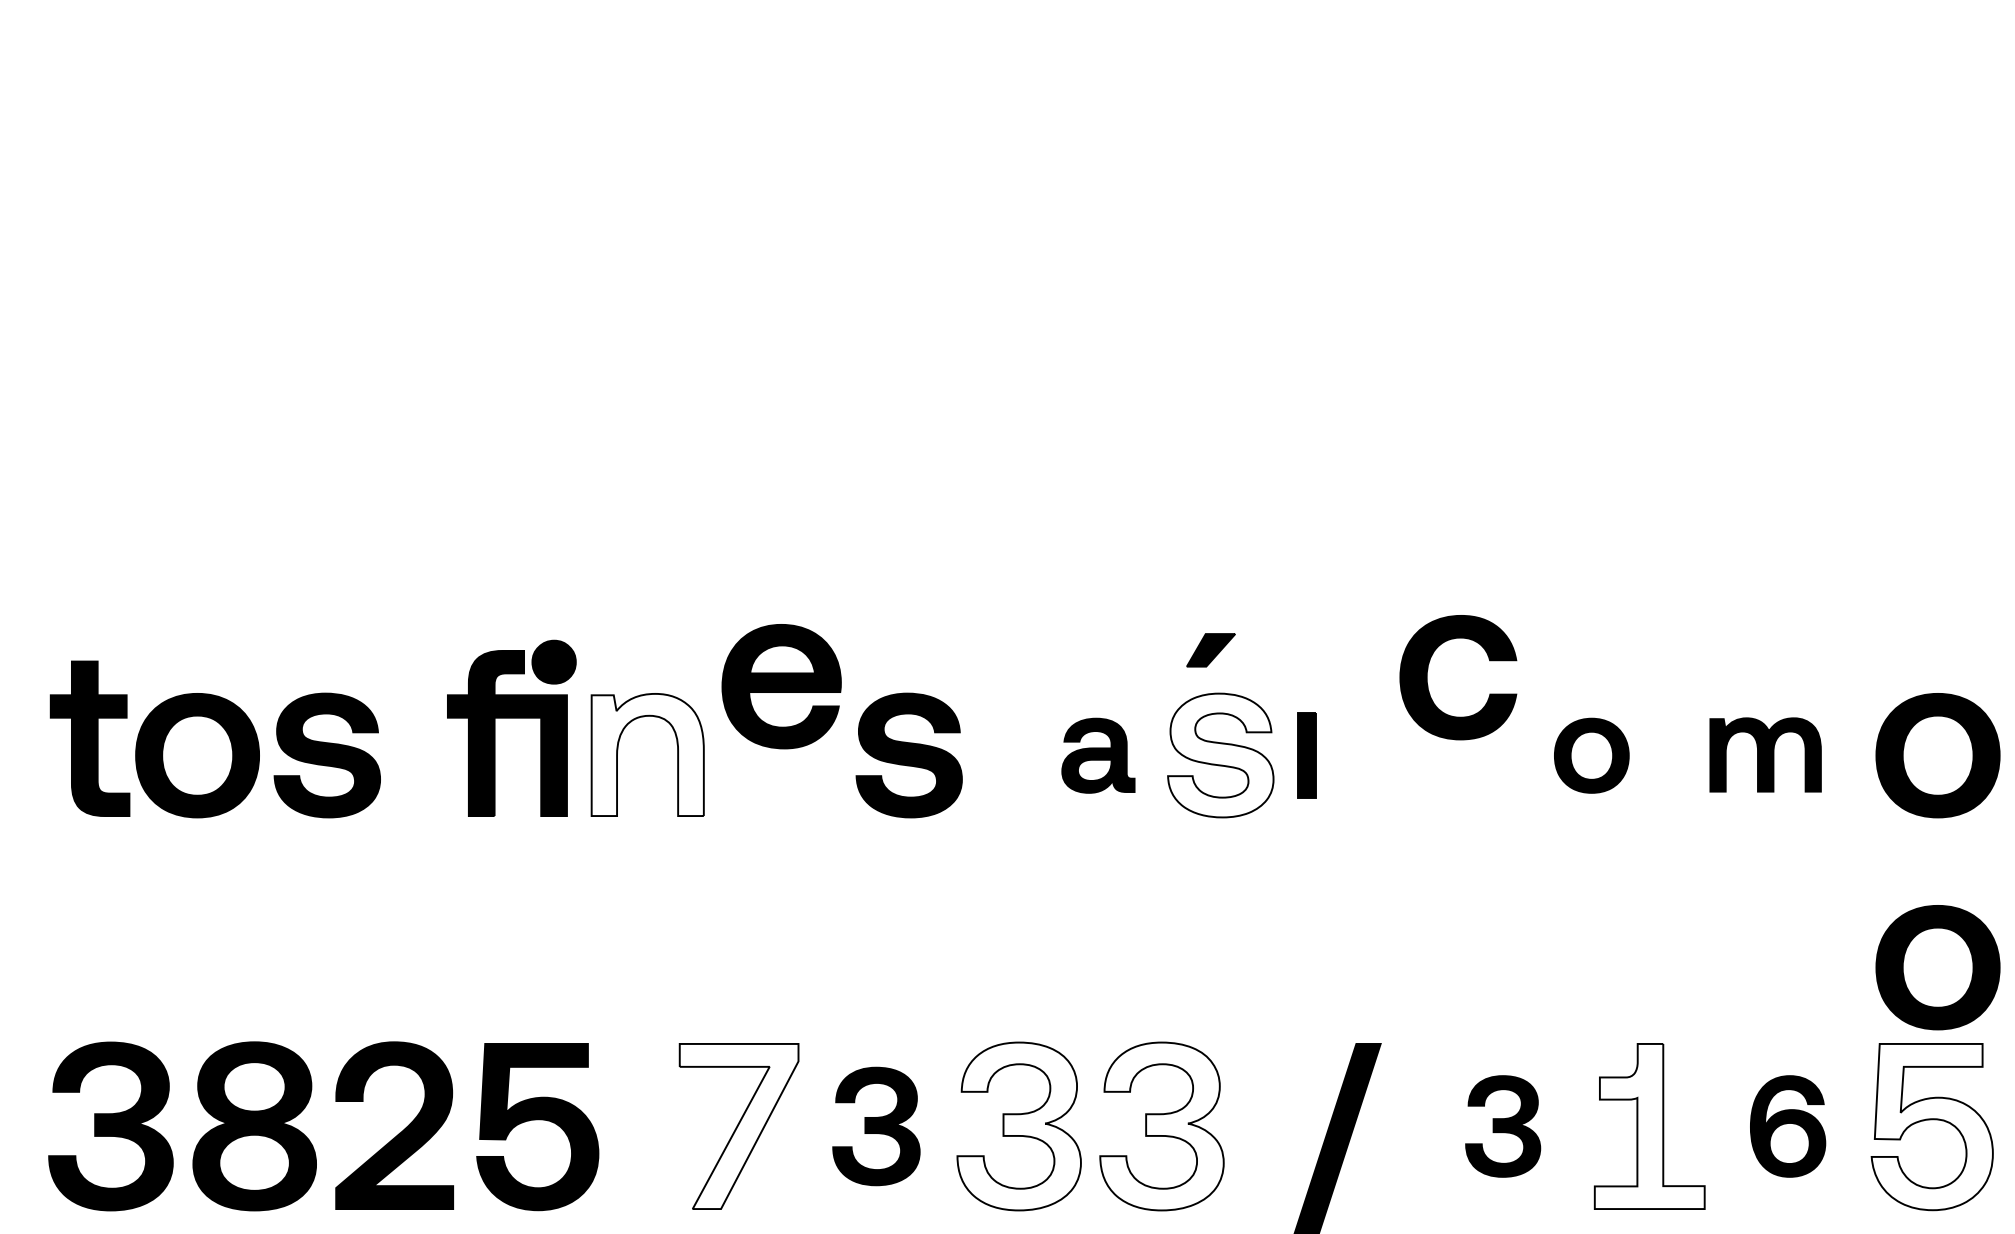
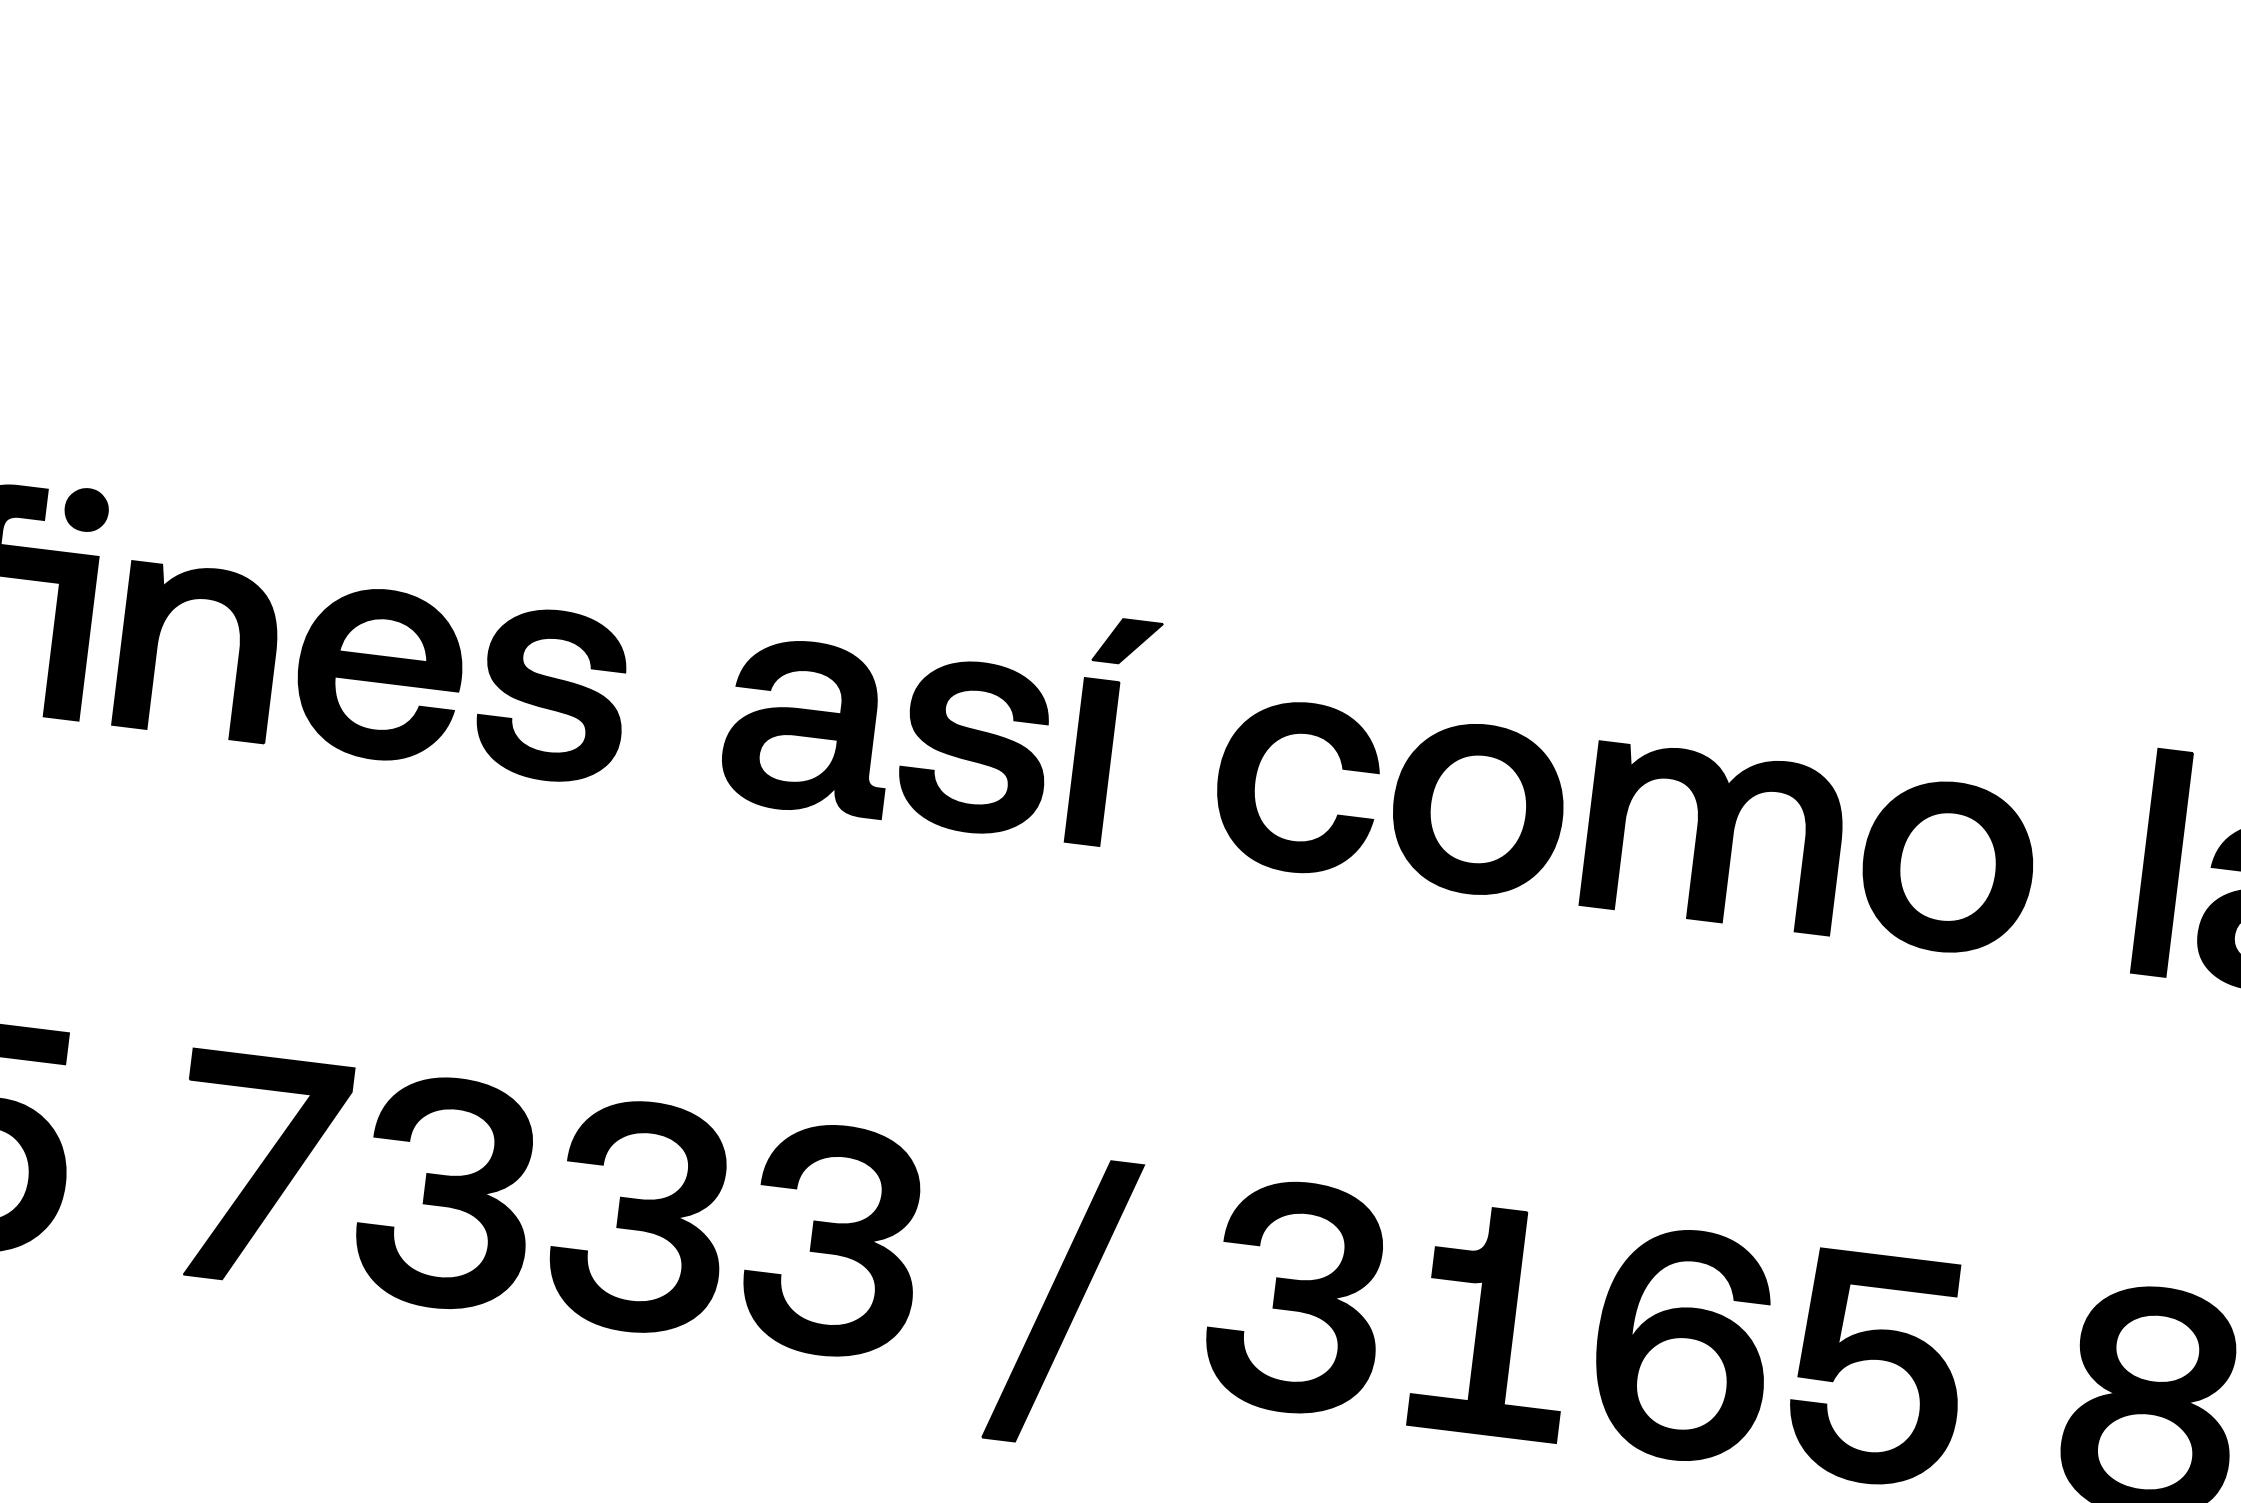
part: (1210, 650) -> (1126, 642), moved
part: (553, 662) -> (85, 510), size x0.71
part: (1427, 677) -> (1255, 781), moved
part: (781, 686) -> (379, 674), moved
fill: (647, 754) -> (198, 650), added
part: (1765, 754) -> (1714, 836), size x1.67
part: (1098, 755) -> (809, 727), size x1.67
fill: (1220, 755) -> (974, 747), added
part: (1306, 755) -> (1091, 761), size x1.43
part: (1591, 755) -> (1478, 809), size x1.67
part: (1937, 967) -> (1911, 1154), removed
fill: (738, 1126) -> (259, 1170), added
part: (876, 1126) -> (446, 1193), size x1.43
fill: (1018, 1126) -> (639, 1216), added
fill: (1161, 1126) -> (833, 1240), added
part: (1502, 1126) -> (1295, 1297), size x1.67
fill: (1649, 1126) -> (1494, 1321), added
part: (1787, 1126) -> (1682, 1344), size x1.67
fill: (1931, 1126) -> (1877, 1368), added

